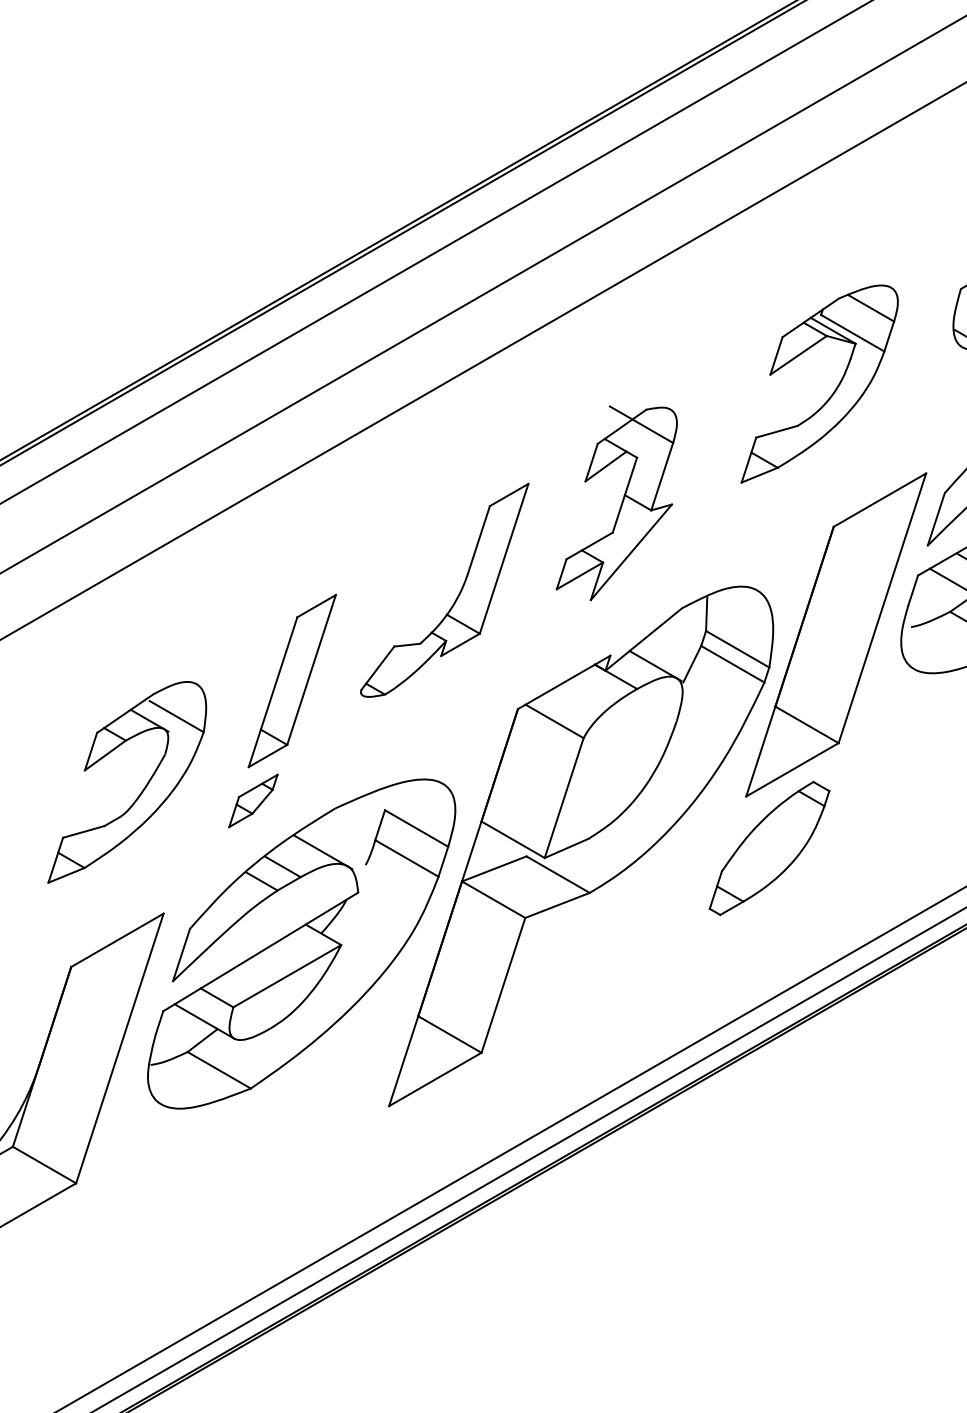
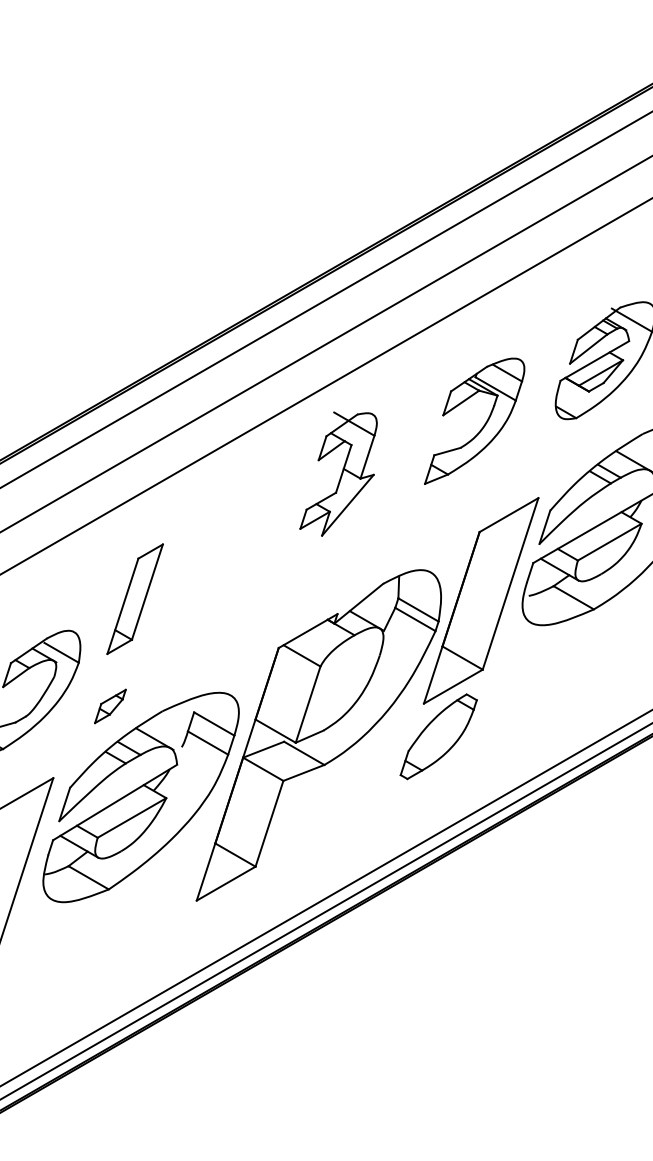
part: (831, 392) -> (482, 426), moved
part: (616, 502) -> (338, 473), moved
part: (456, 596) -> (239, 576), removed
part: (291, 679) -> (134, 598), moved

